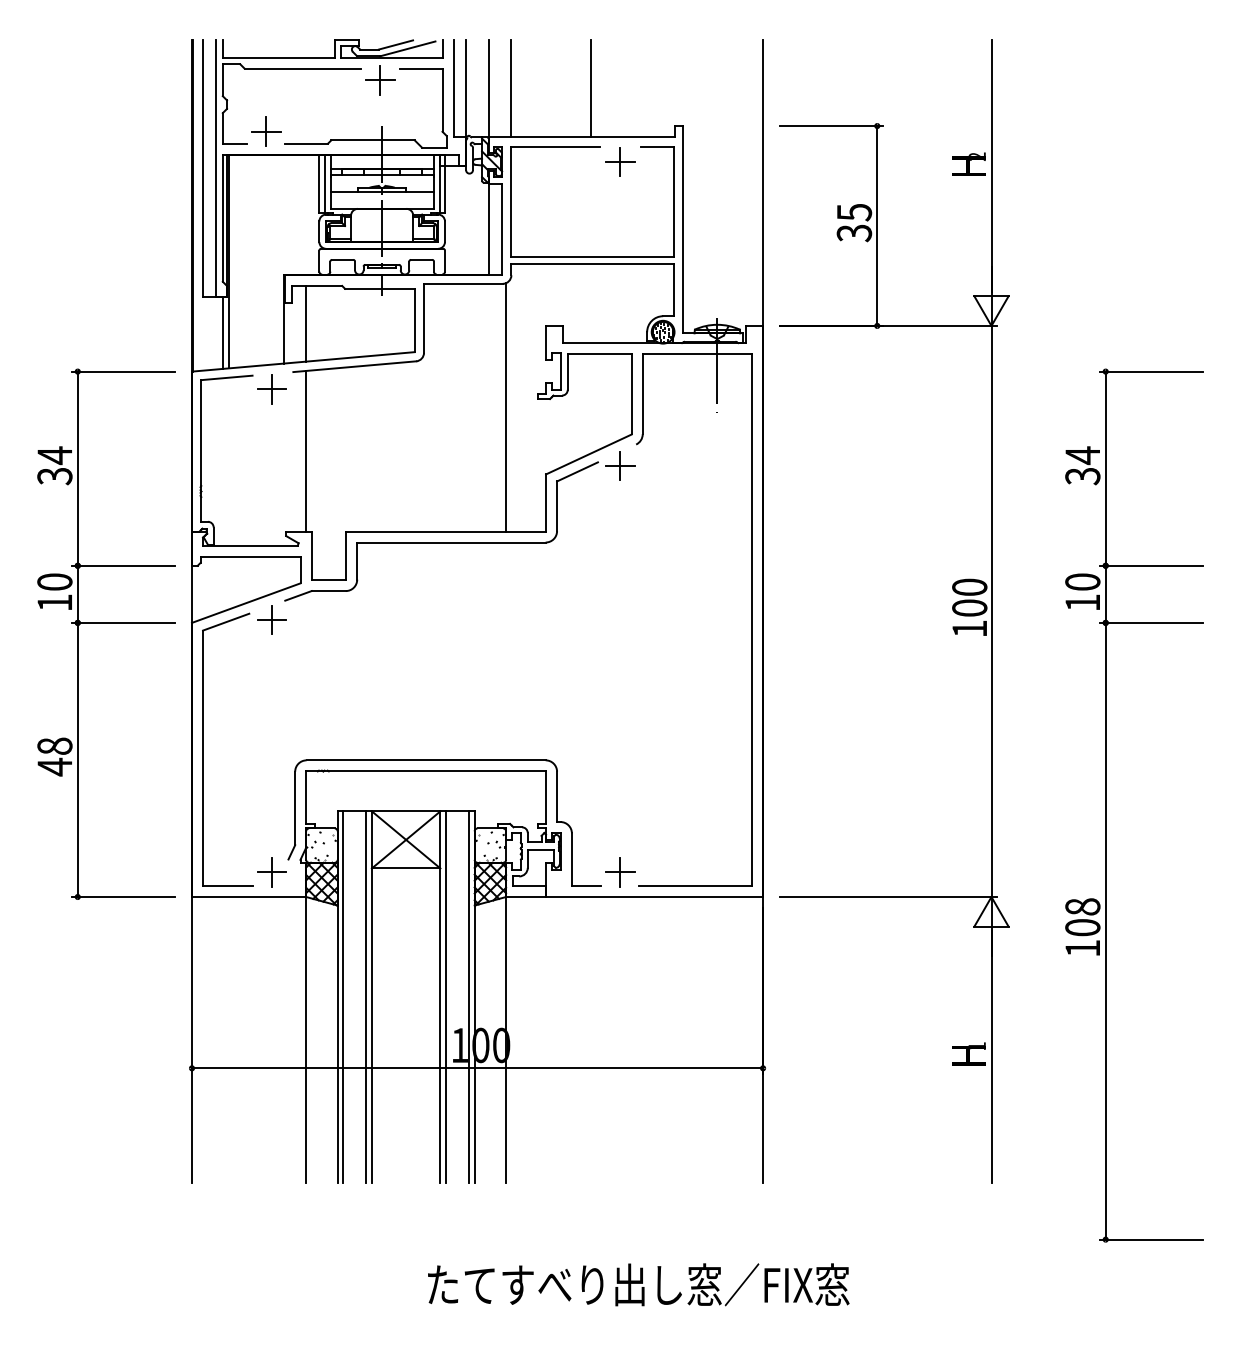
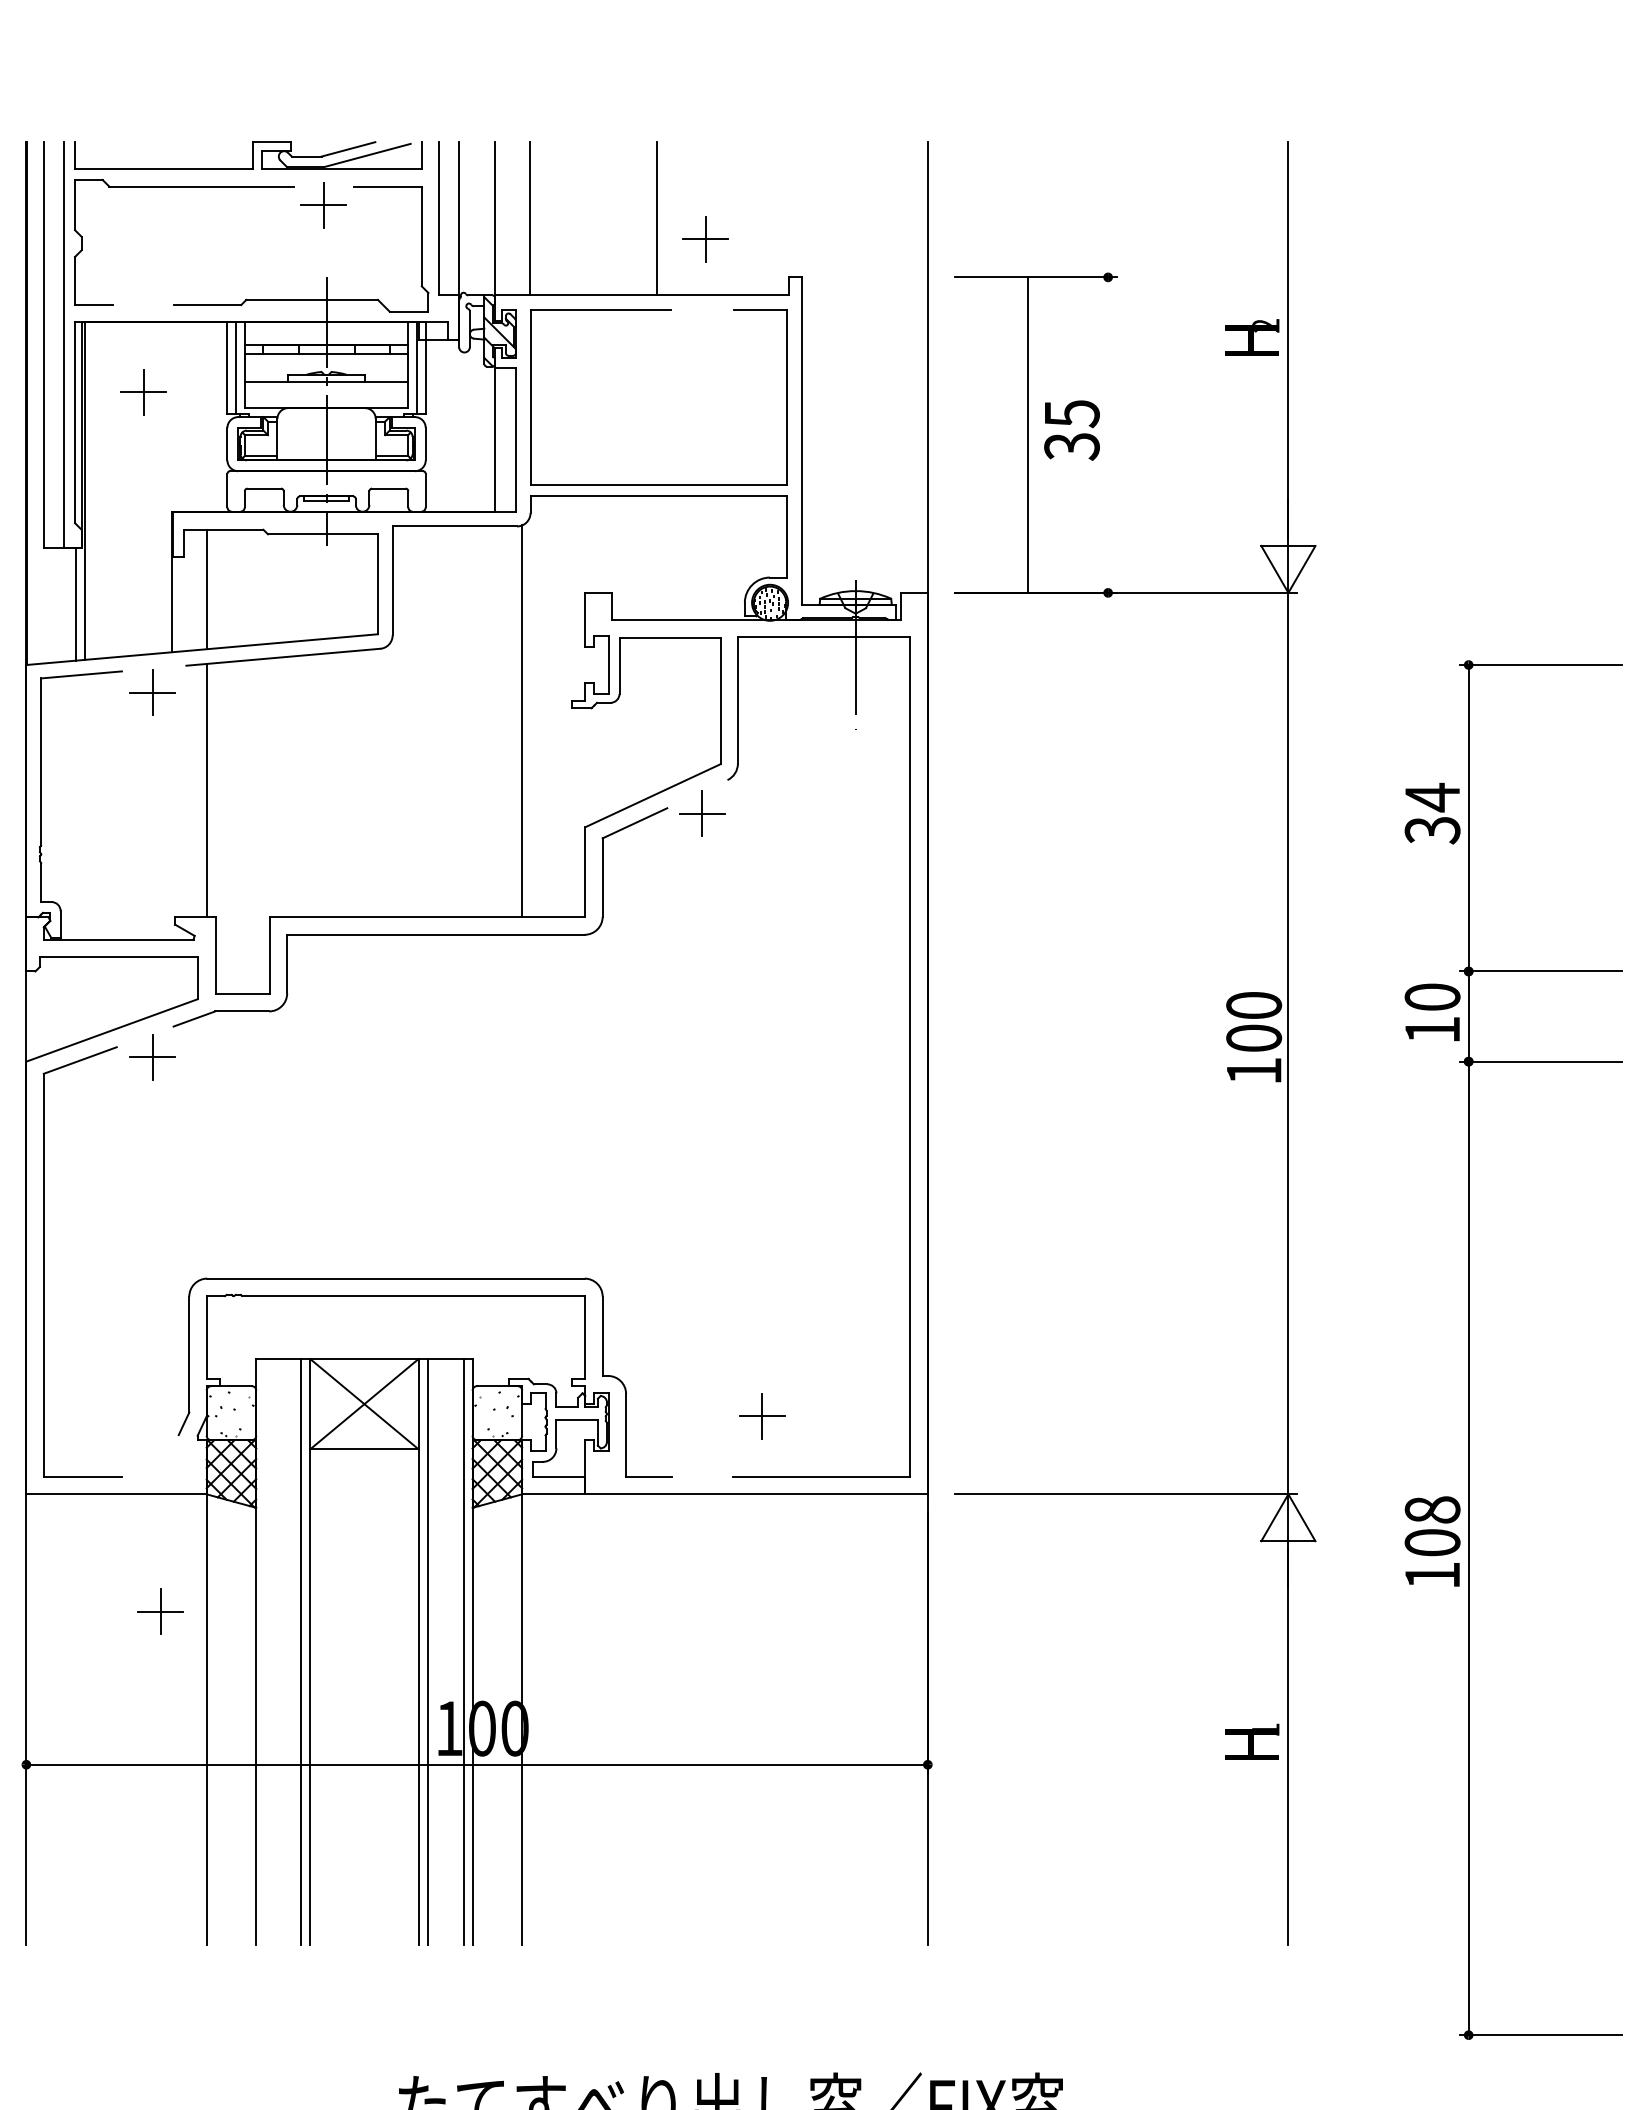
part: (266, 131) -> (144, 391), moved
part: (620, 161) -> (705, 238), moved
line: (877, 225) -> (1027, 434), moved
part: (271, 872) -> (159, 1611), moved
part: (620, 872) -> (762, 1416), moved
line: (343, 996) -> (265, 1651), removed

